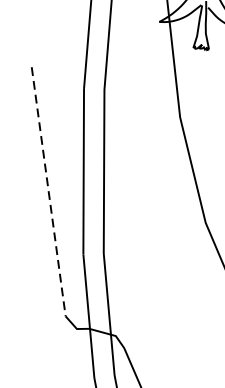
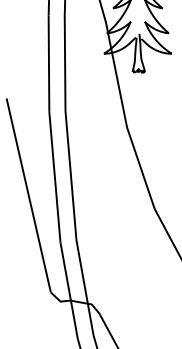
line: (48, 191) -> (28, 195), dashed -> solid

